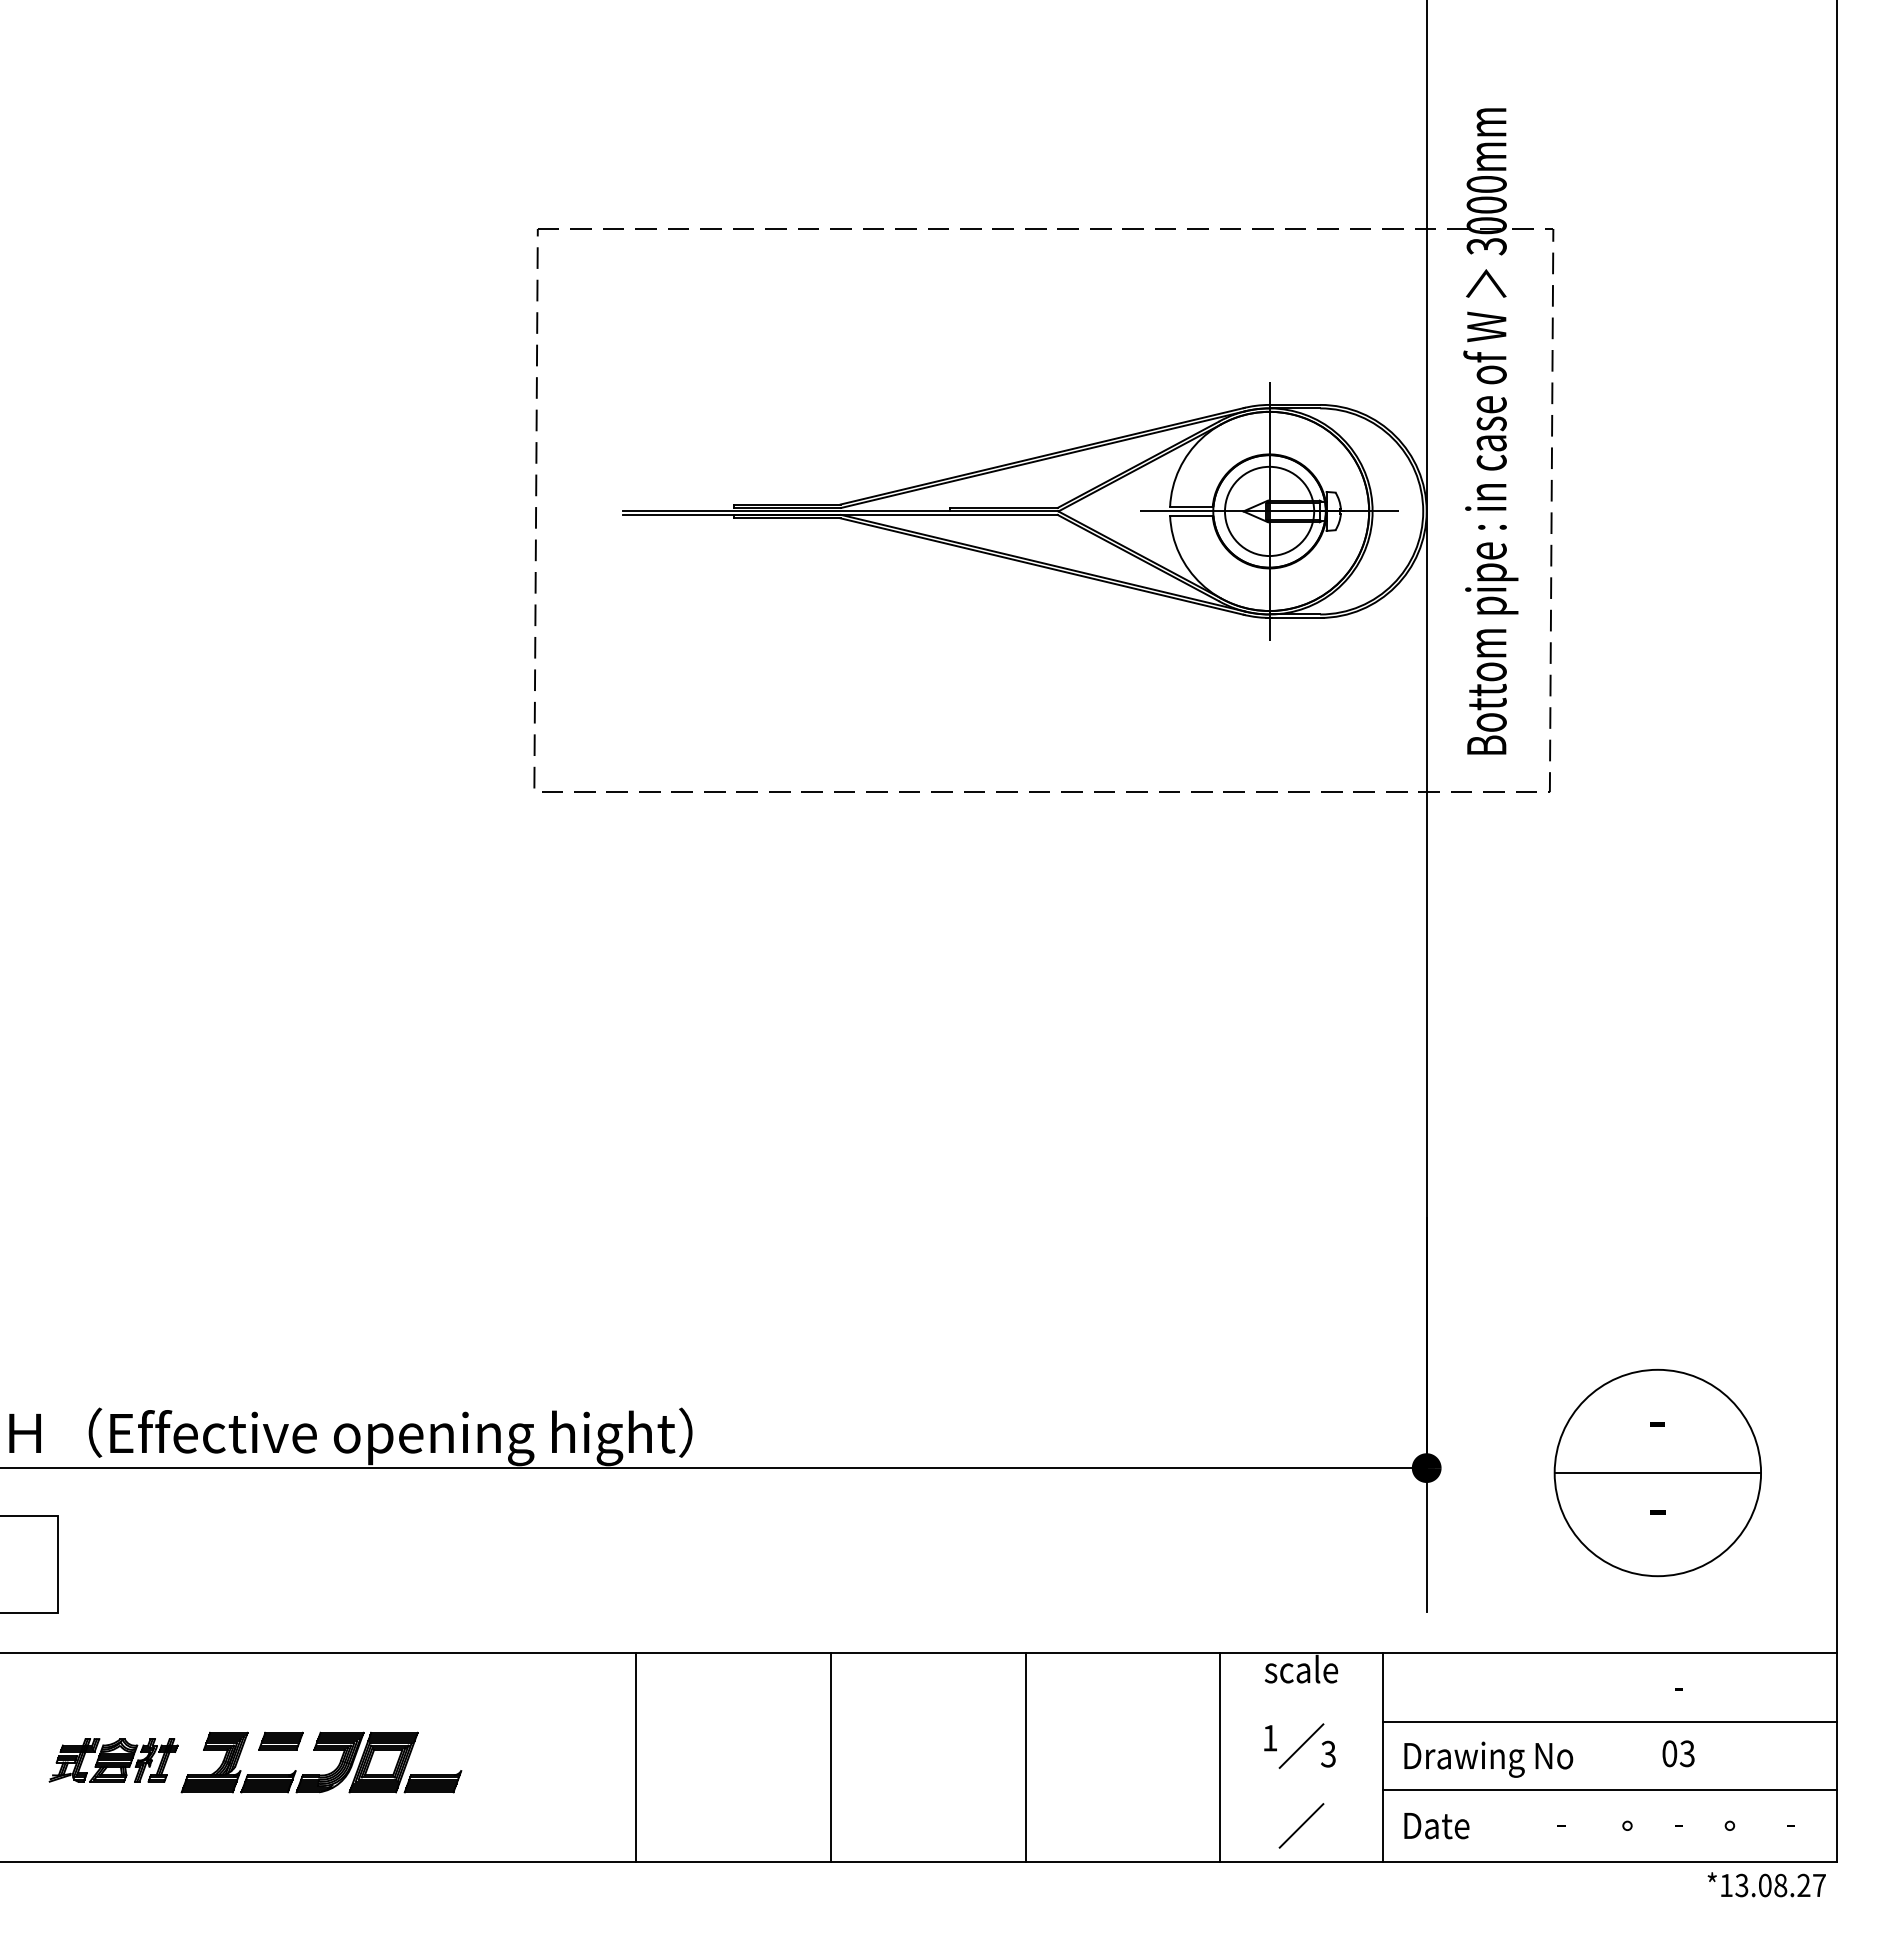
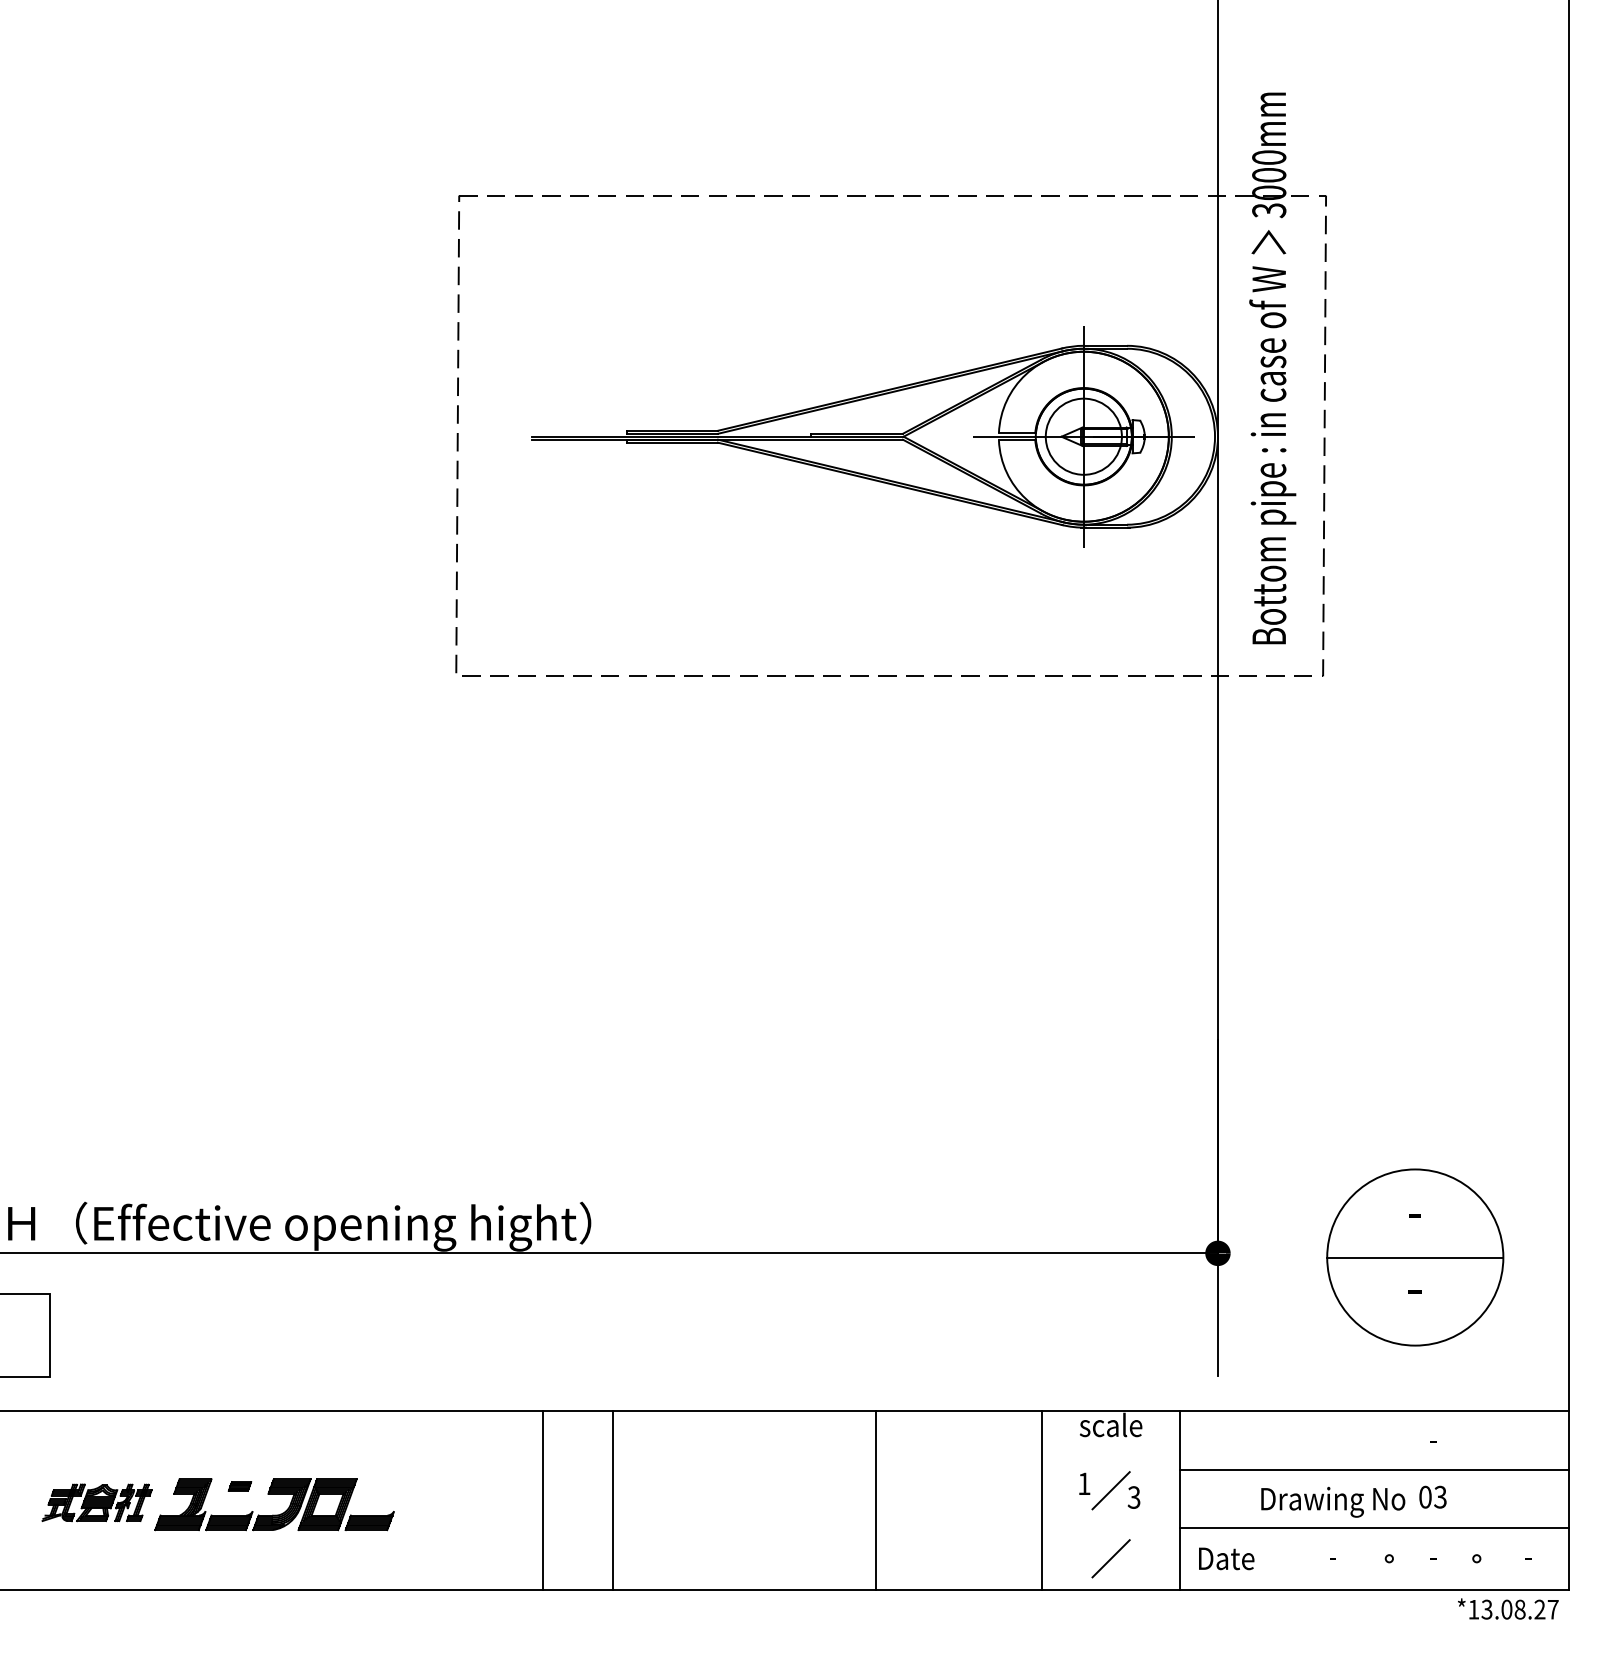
part: (280, 1740) -> (239, 1485), size x0.6
line: (830, 1756) -> (612, 1499), moved
text: (1488, 1759) -> (1333, 1502), moved

